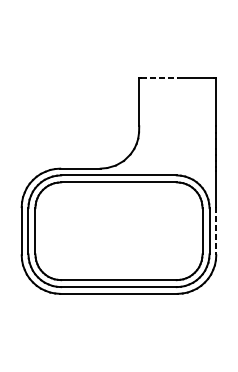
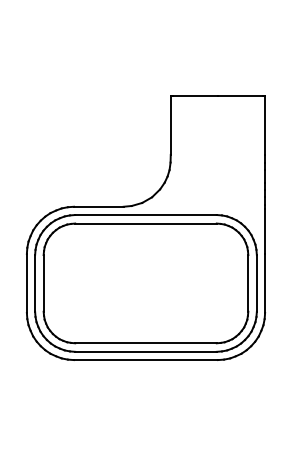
line: (160, 77) -> (196, 95), dashed -> solid
line: (216, 231) -> (265, 283), dashed -> solid

